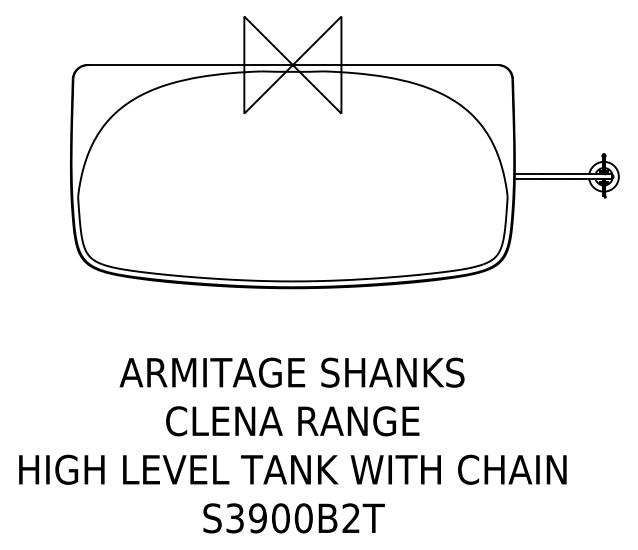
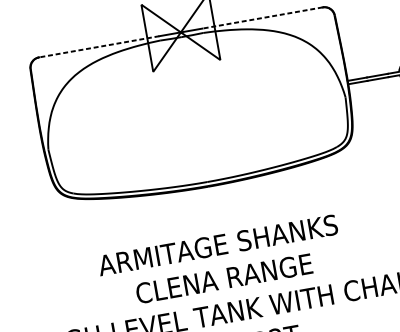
line: (174, 65) -> (99, 47), solid -> dashed
line: (410, 65) -> (262, 18), solid -> dashed

